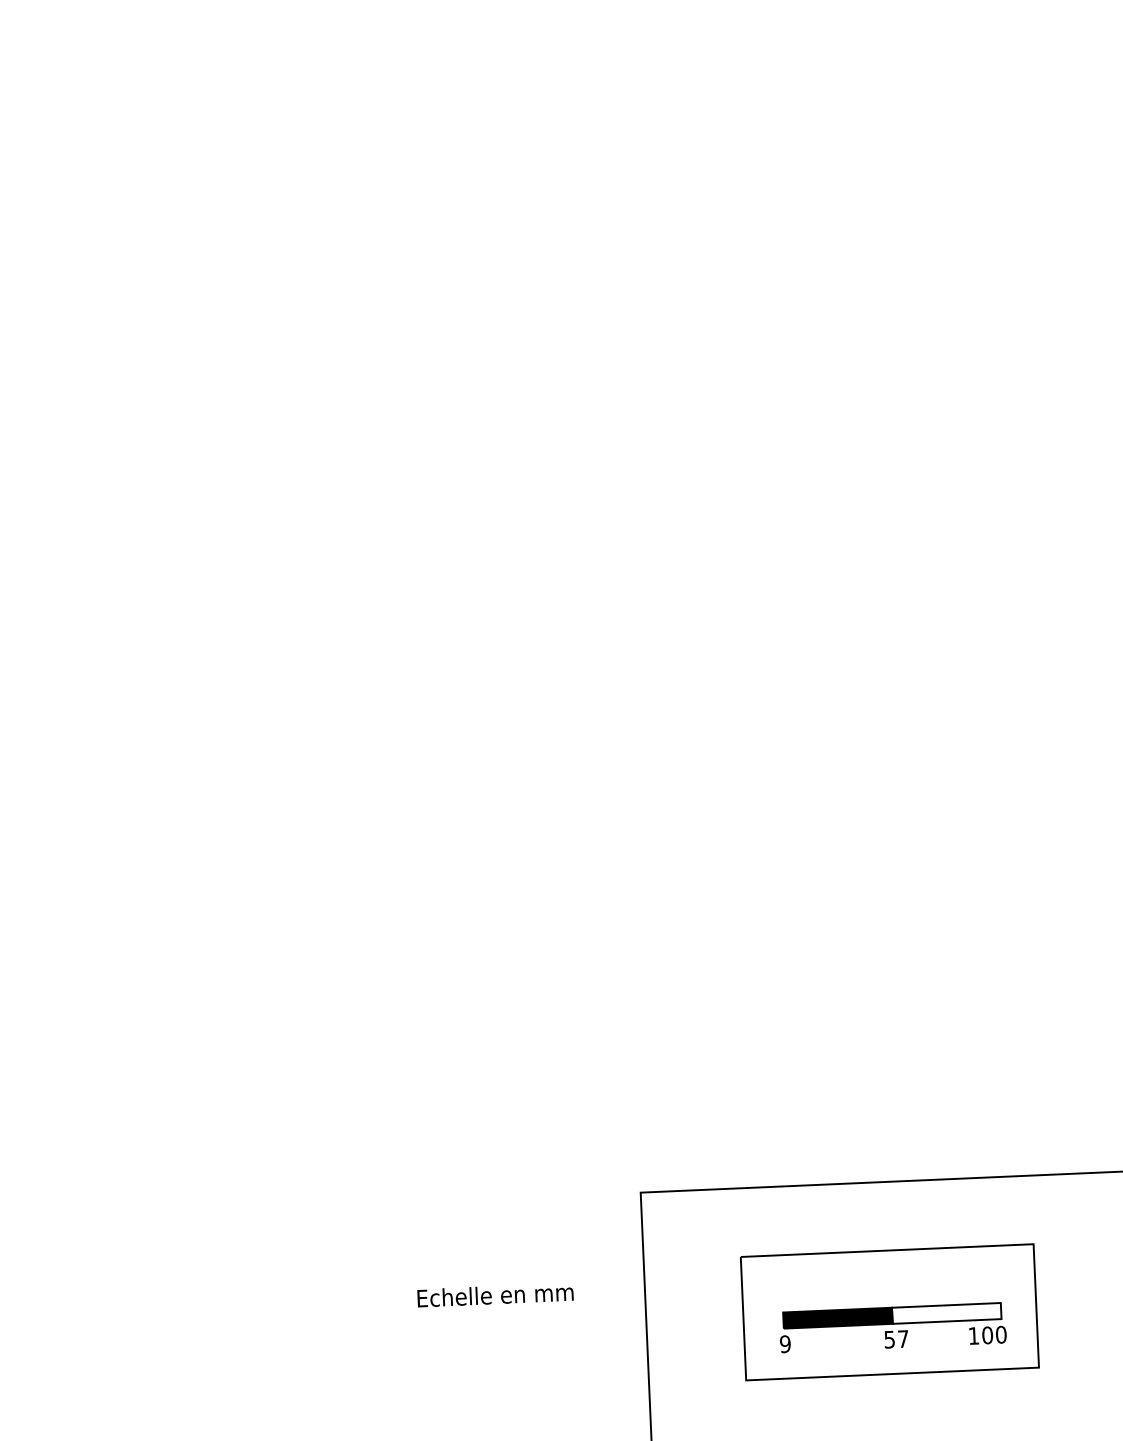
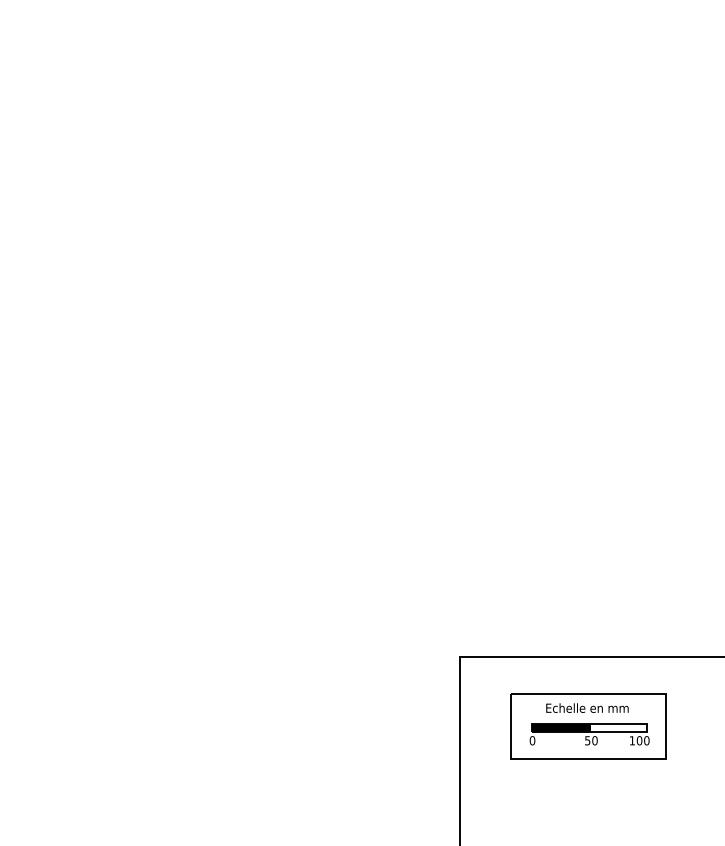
text: (495, 1293) -> (587, 707), moved
text: (902, 1338) -> (594, 740), 57 -> 50
text: (785, 1343) -> (532, 740), 9 -> 0

